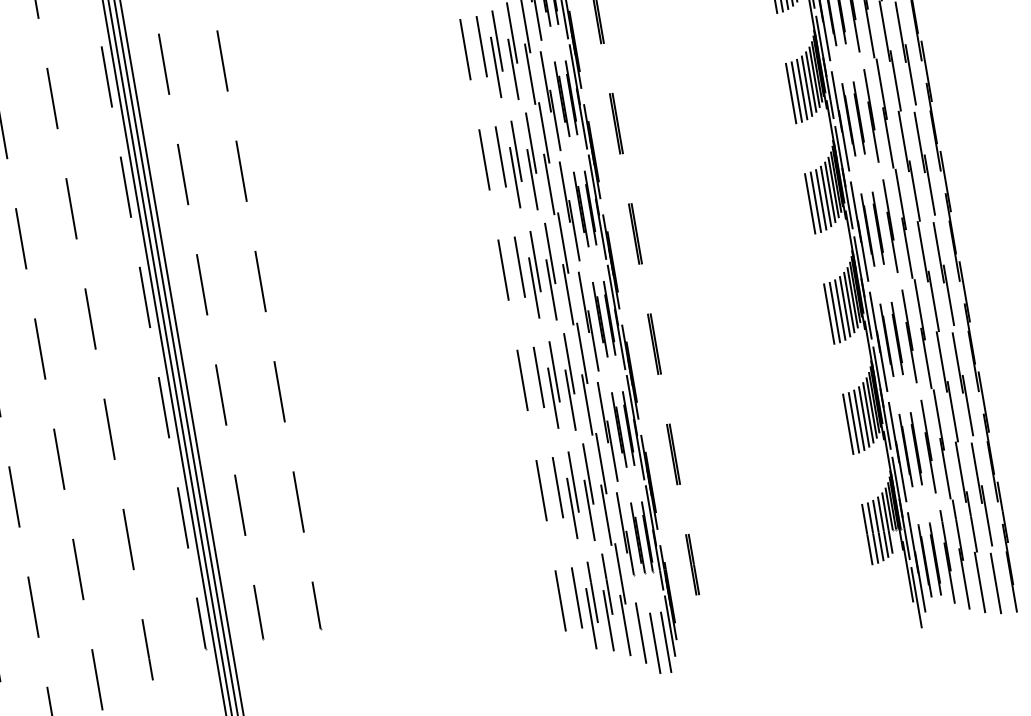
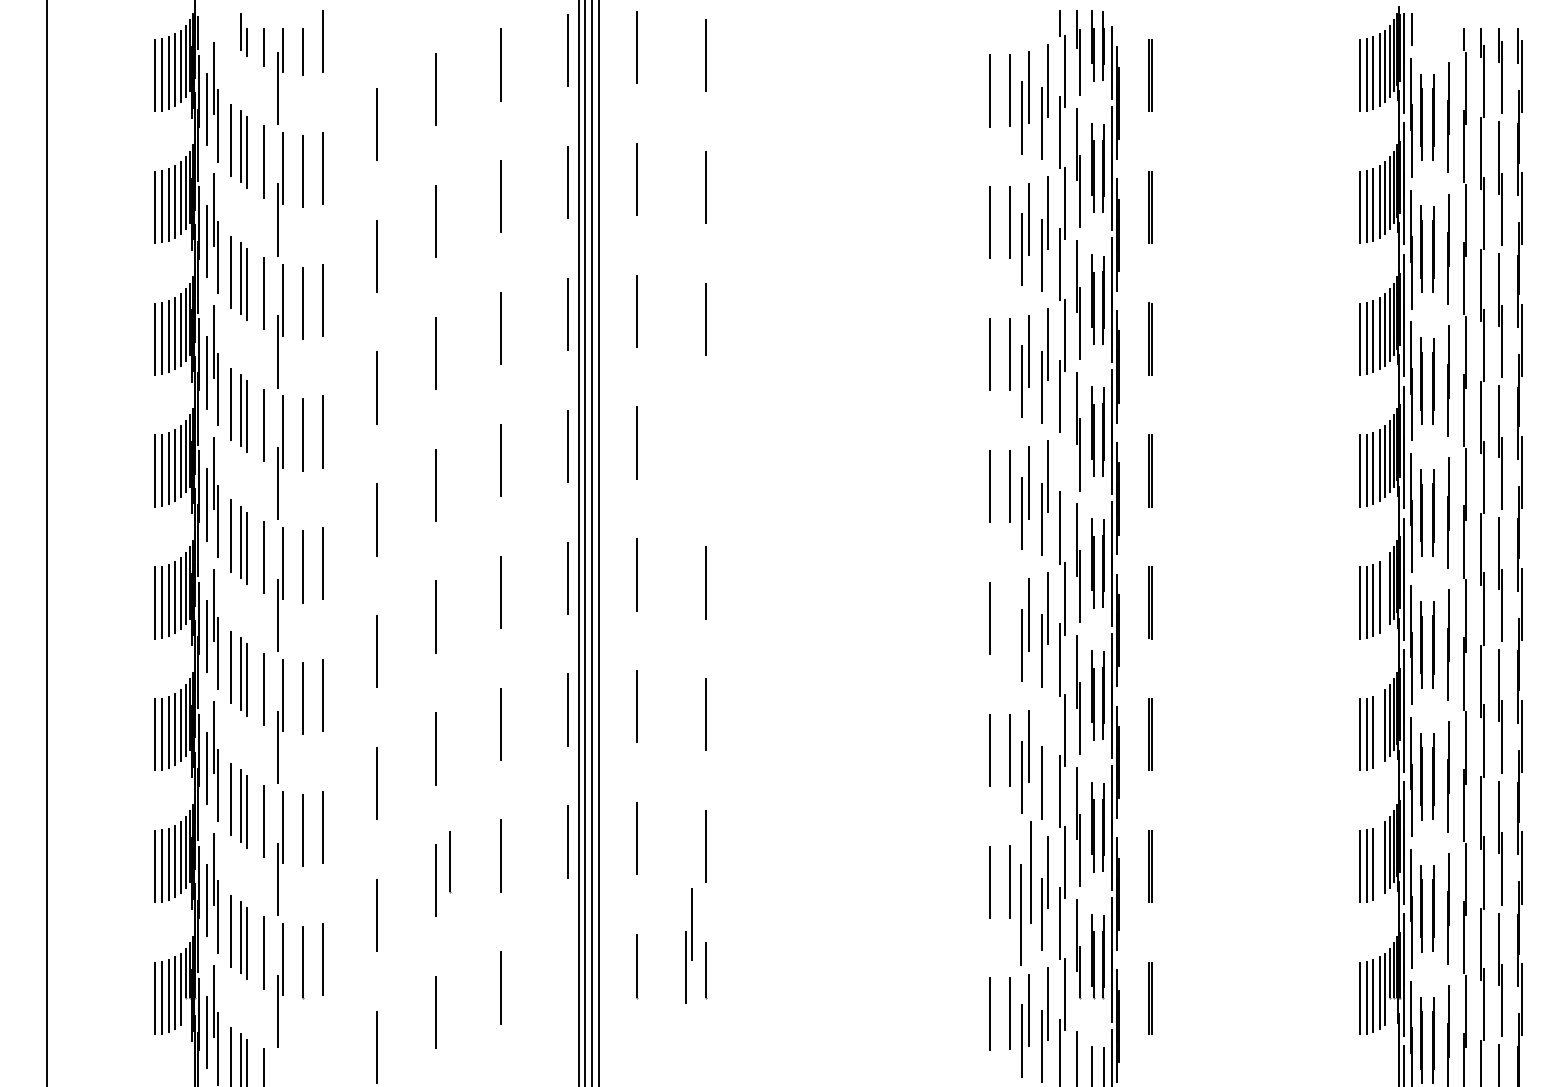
line: (543, 132) -> (1064, 466), removed
line: (241, 170) -> (705, 450), removed
line: (830, 192) -> (1385, 593), removed
line: (519, 266) -> (1009, 617), removed
line: (845, 306) -> (1379, 729), removed
line: (568, 363) -> (1047, 739), removed
line: (863, 416) -> (1379, 860), removed
part: (572, 495) -> (1025, 893), size x1.4
part: (298, 587) -> (688, 945), added
line: (201, 623) -> (450, 862), moved

